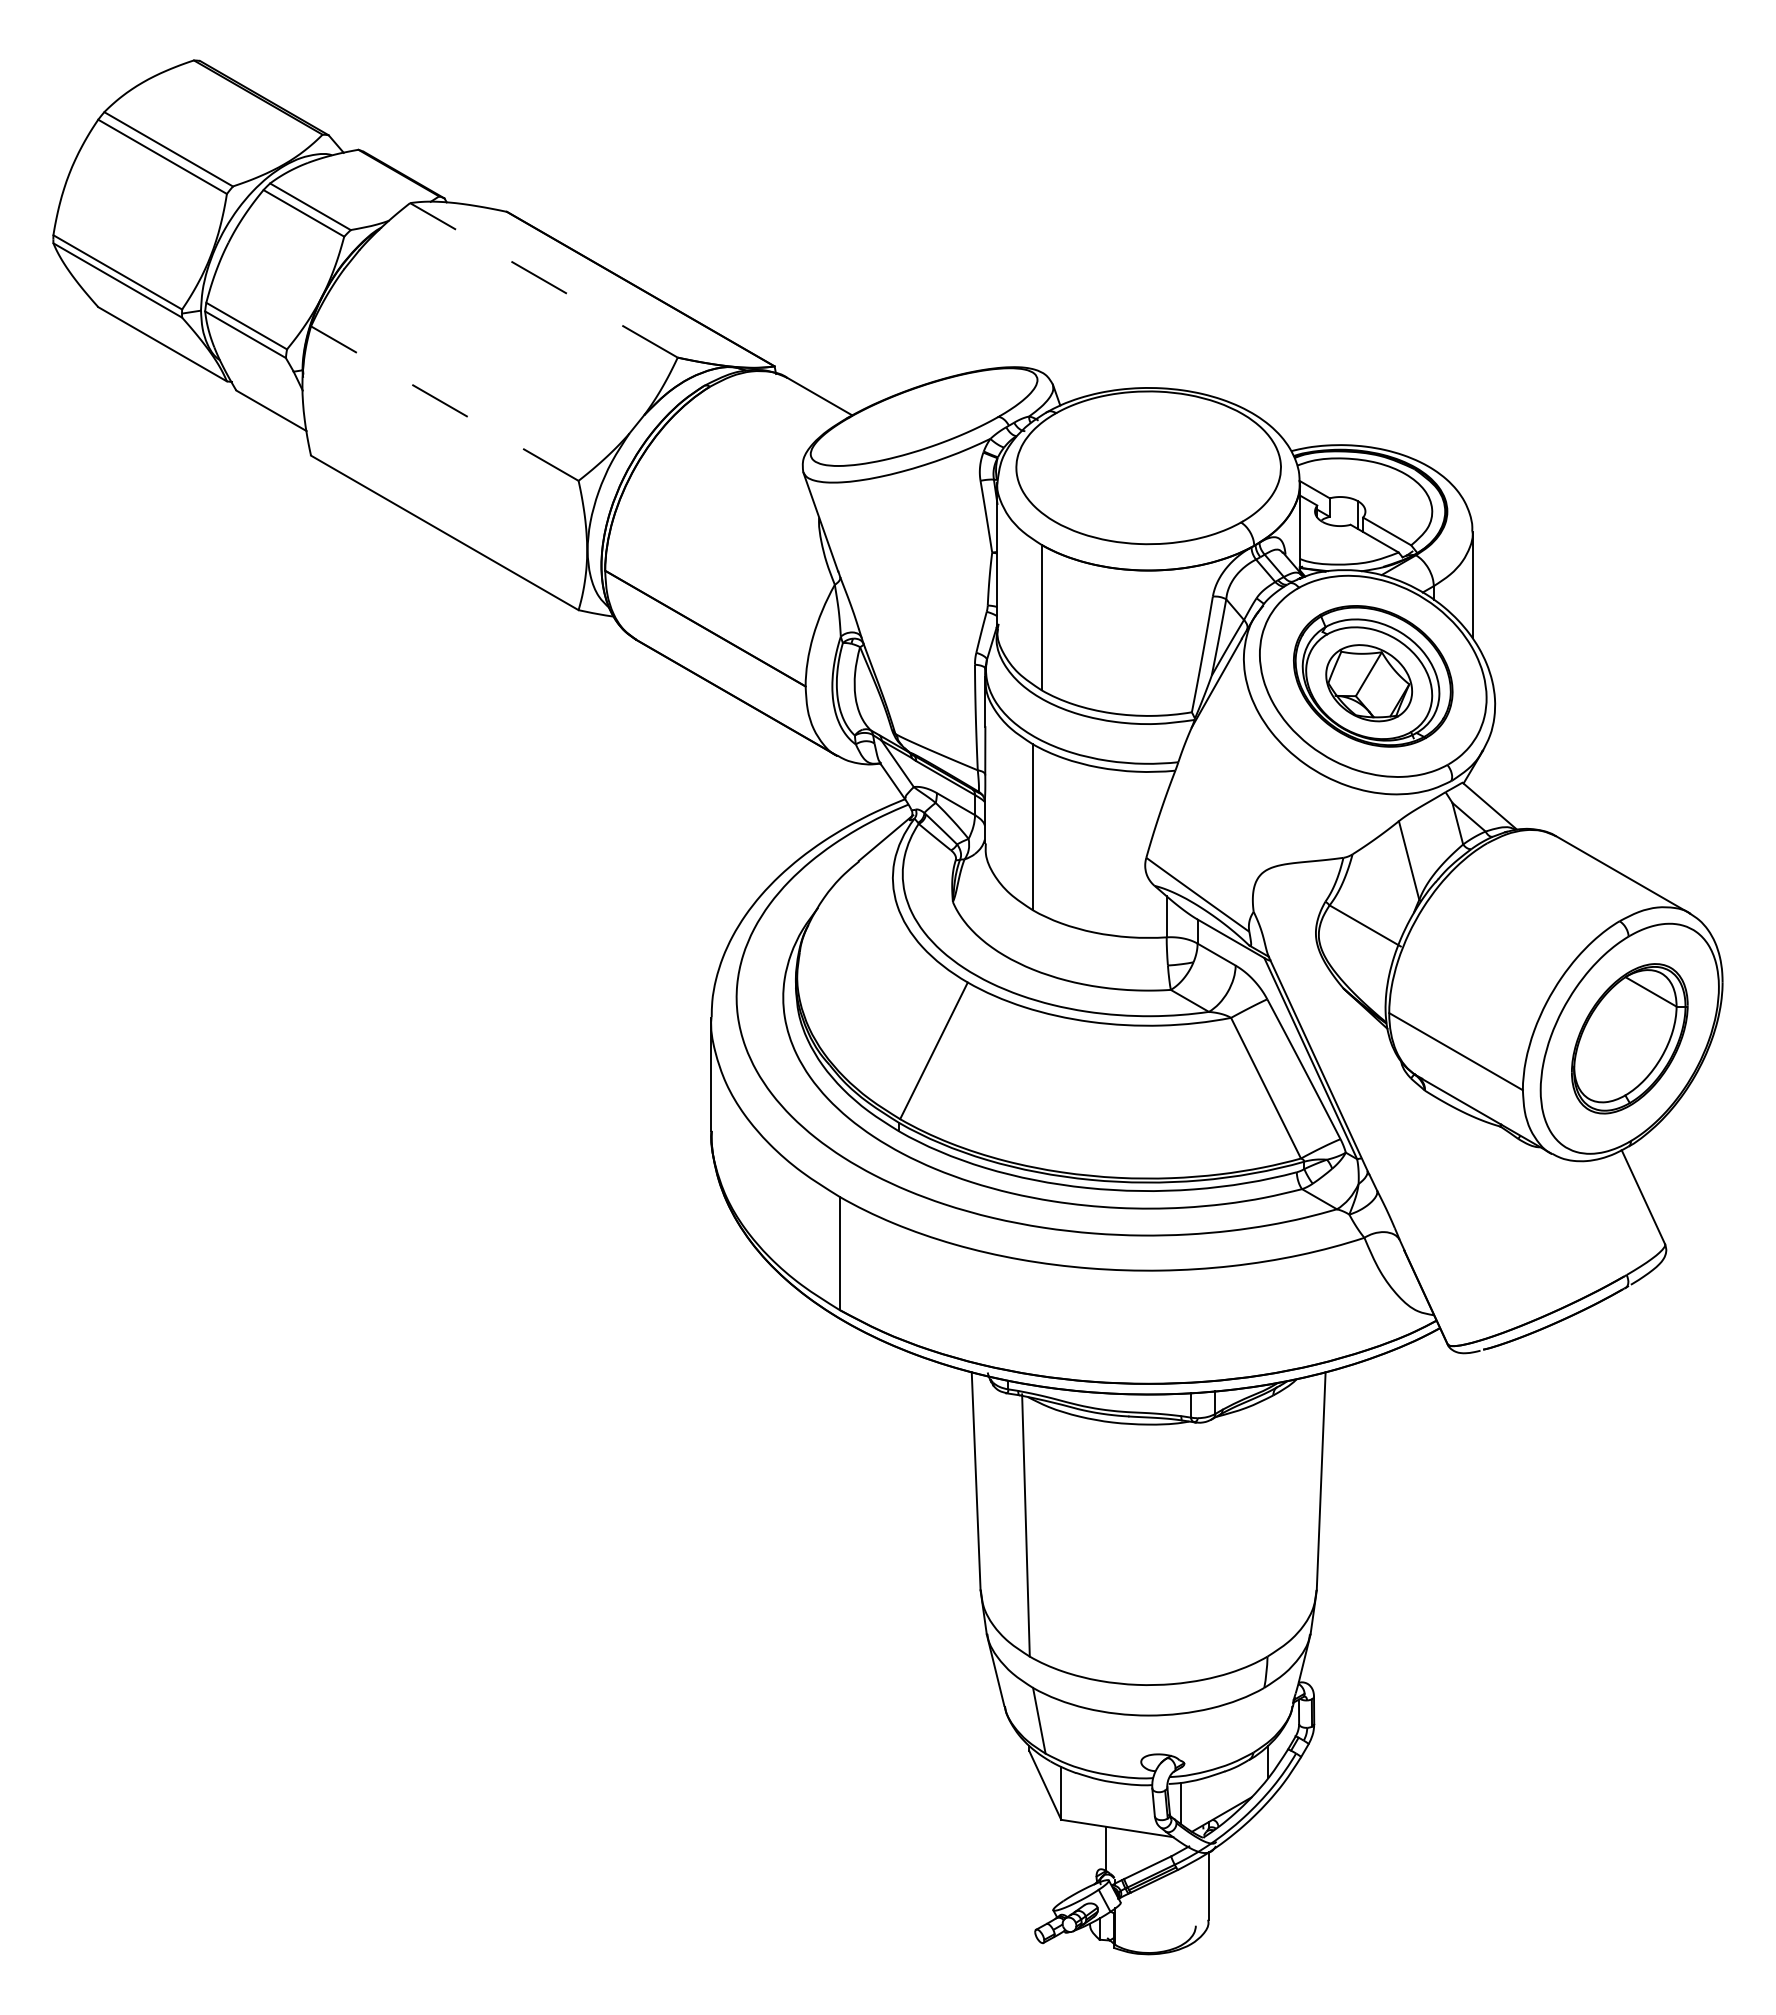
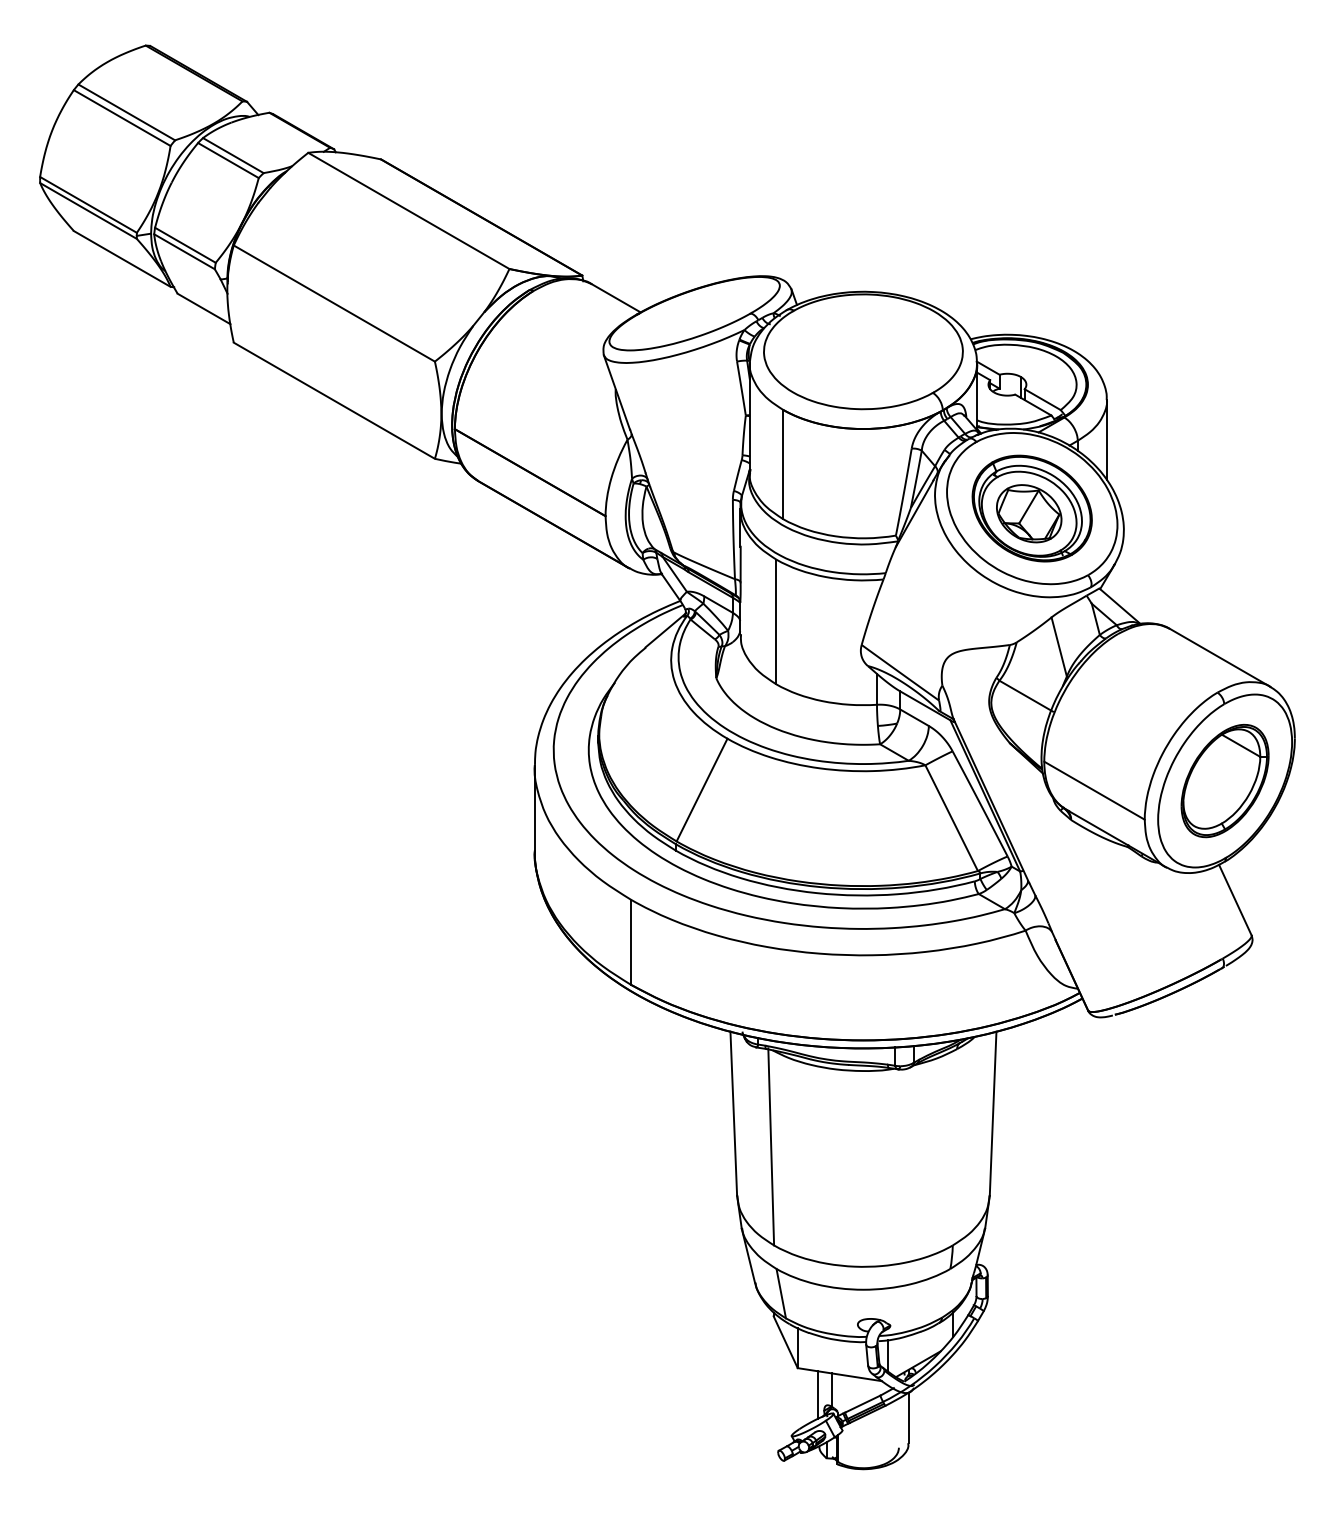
line: (543, 280) -> (408, 211), dashed -> solid
line: (444, 403) -> (334, 303), dashed -> solid
line: (1088, 1855) -> (818, 1394), added

